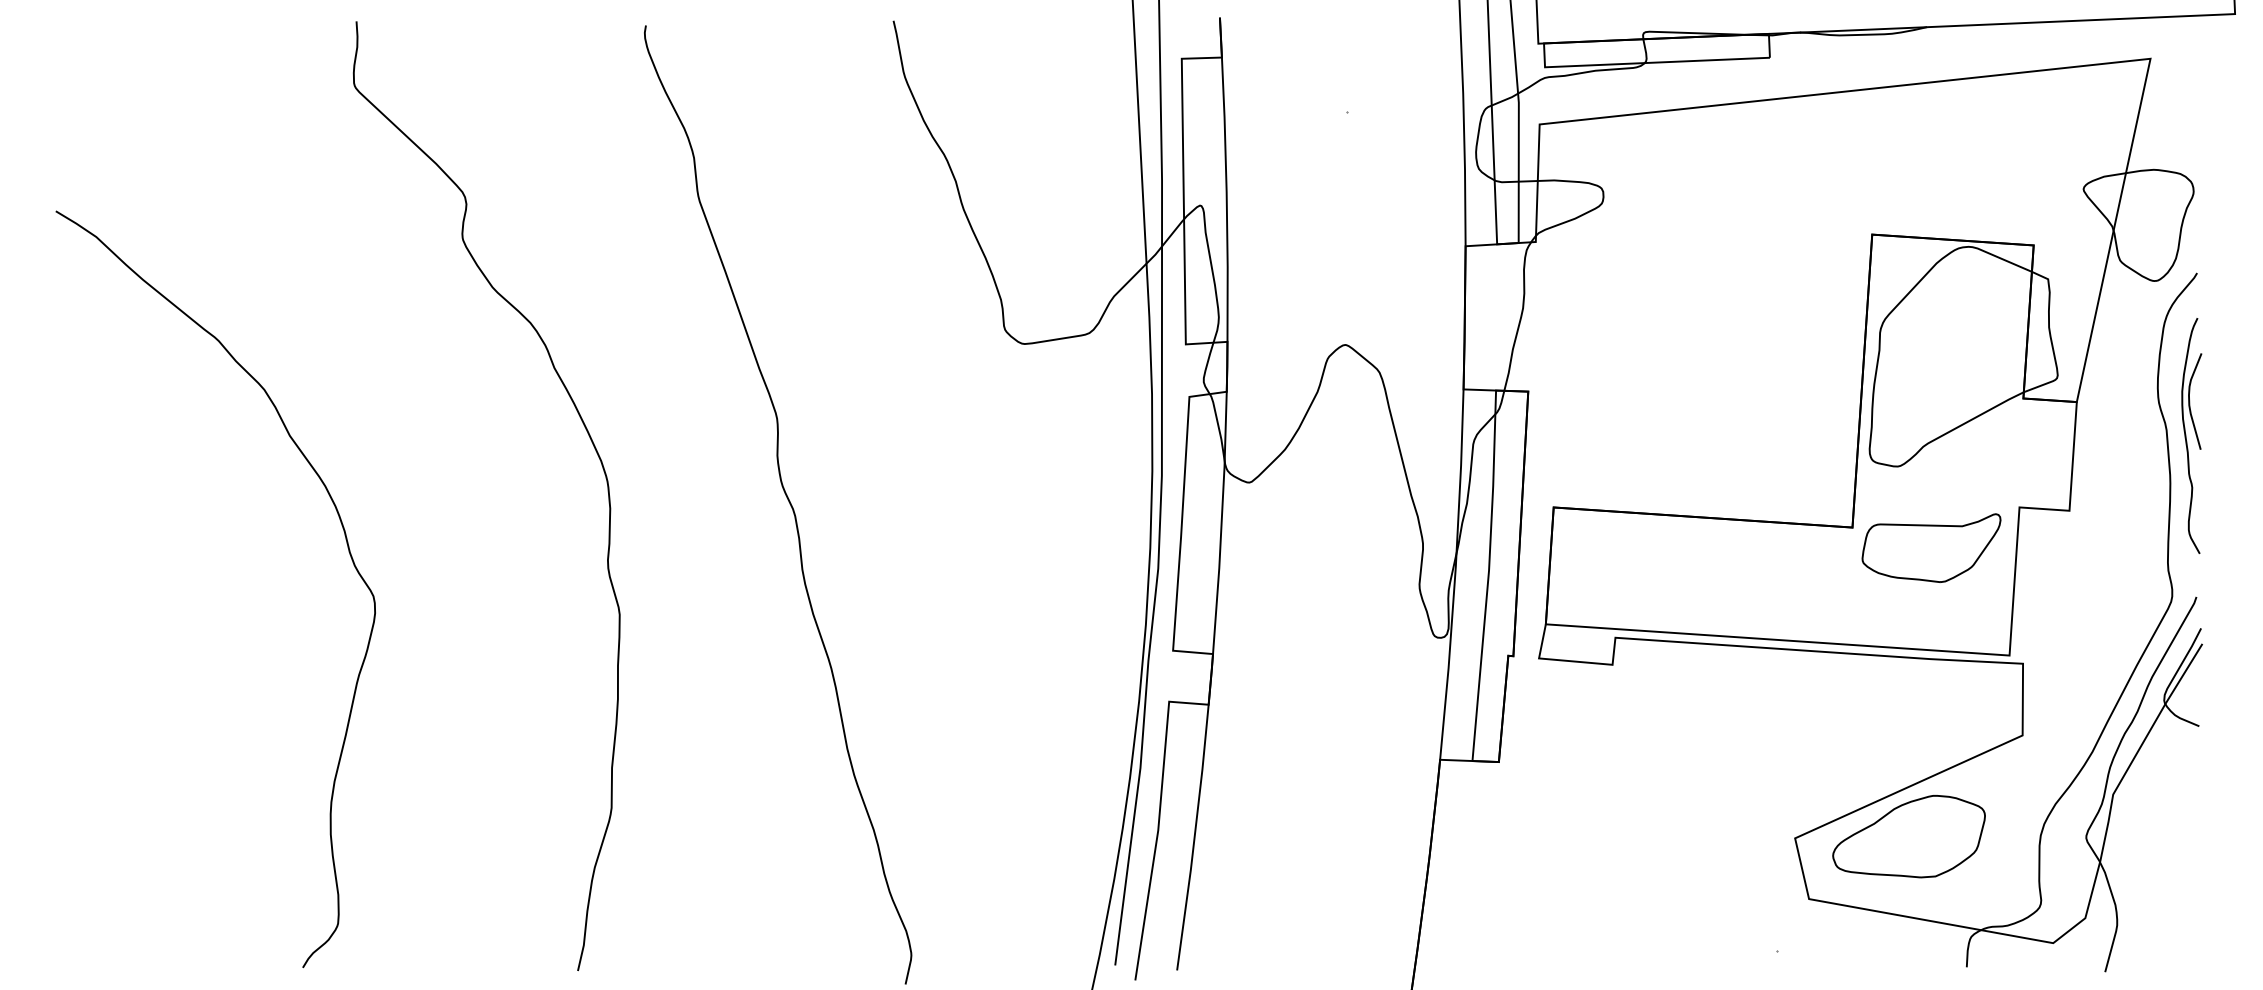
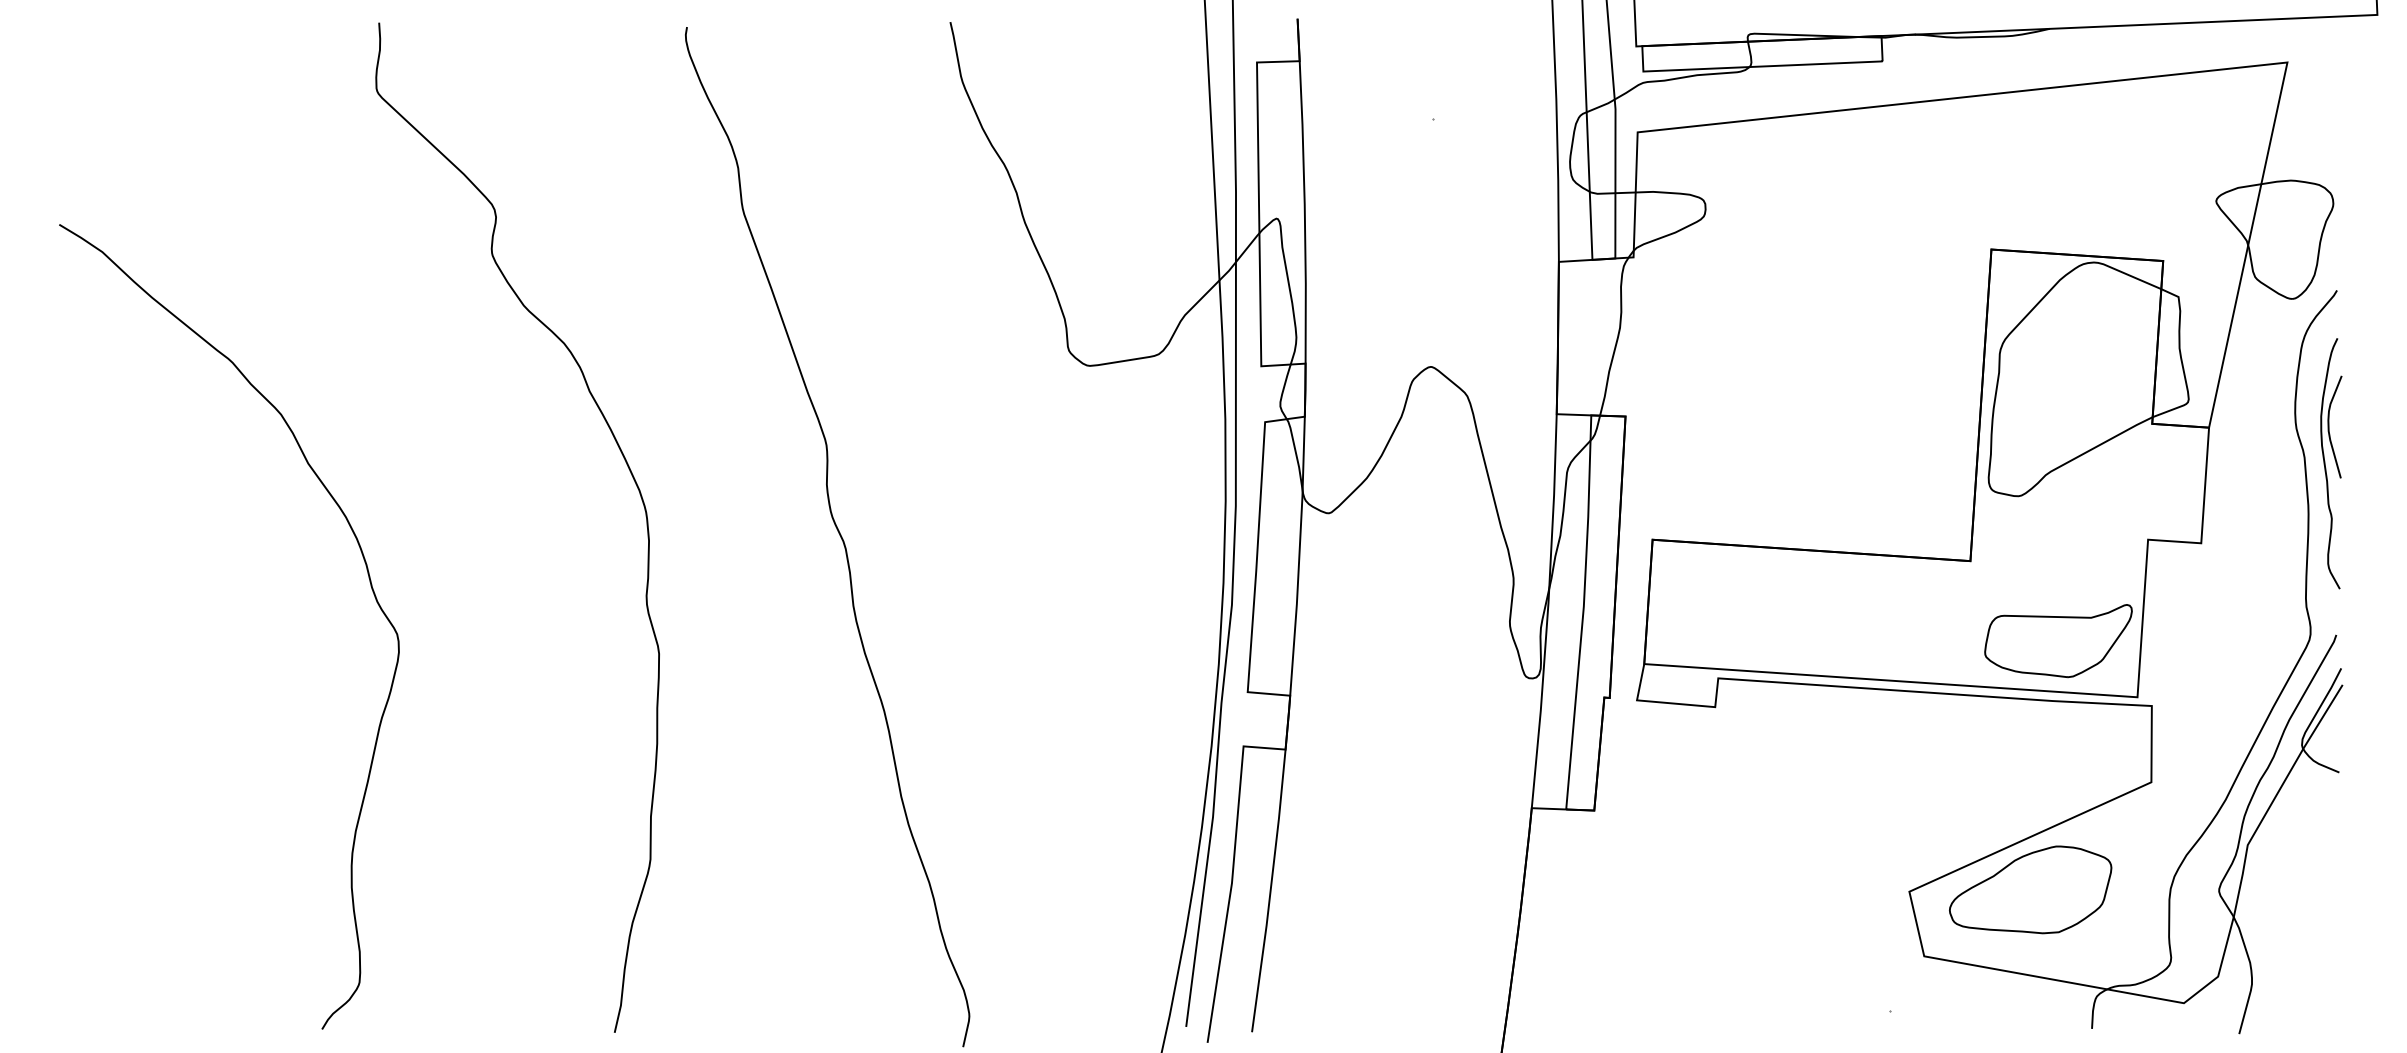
part: (1931, 548) -> (2058, 641), moved

